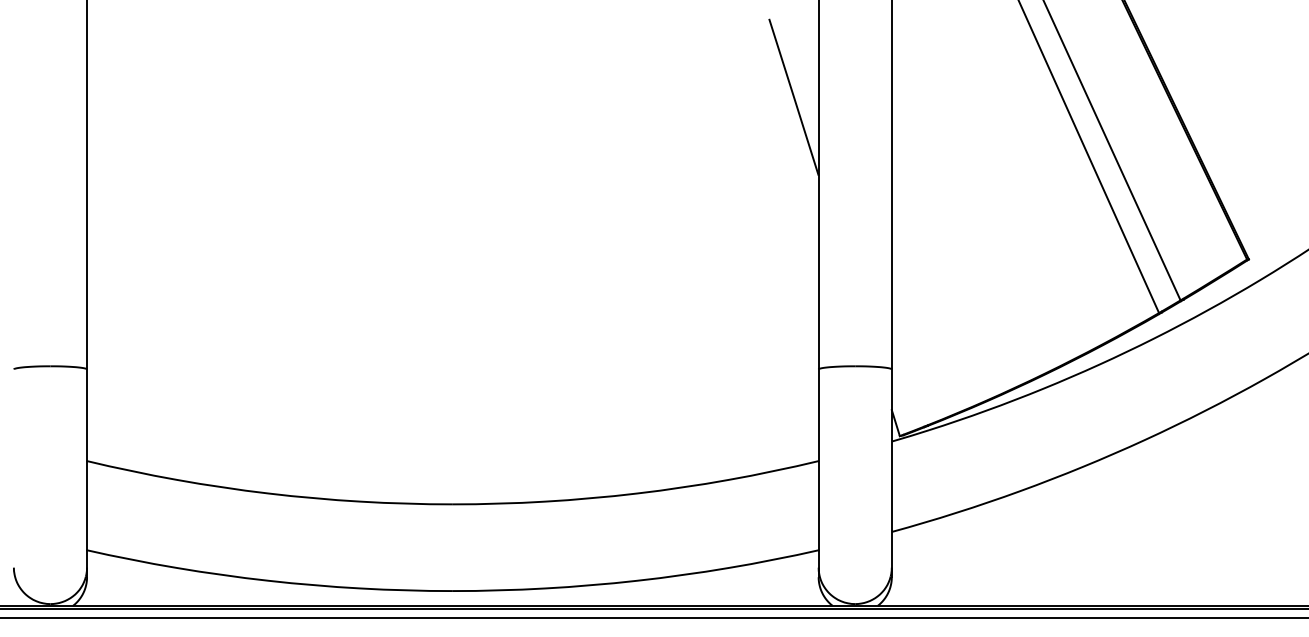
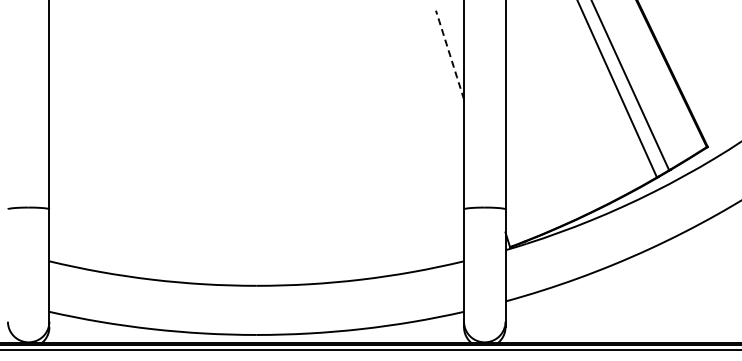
arc: (794, 97) -> (450, 55), solid -> dashed

